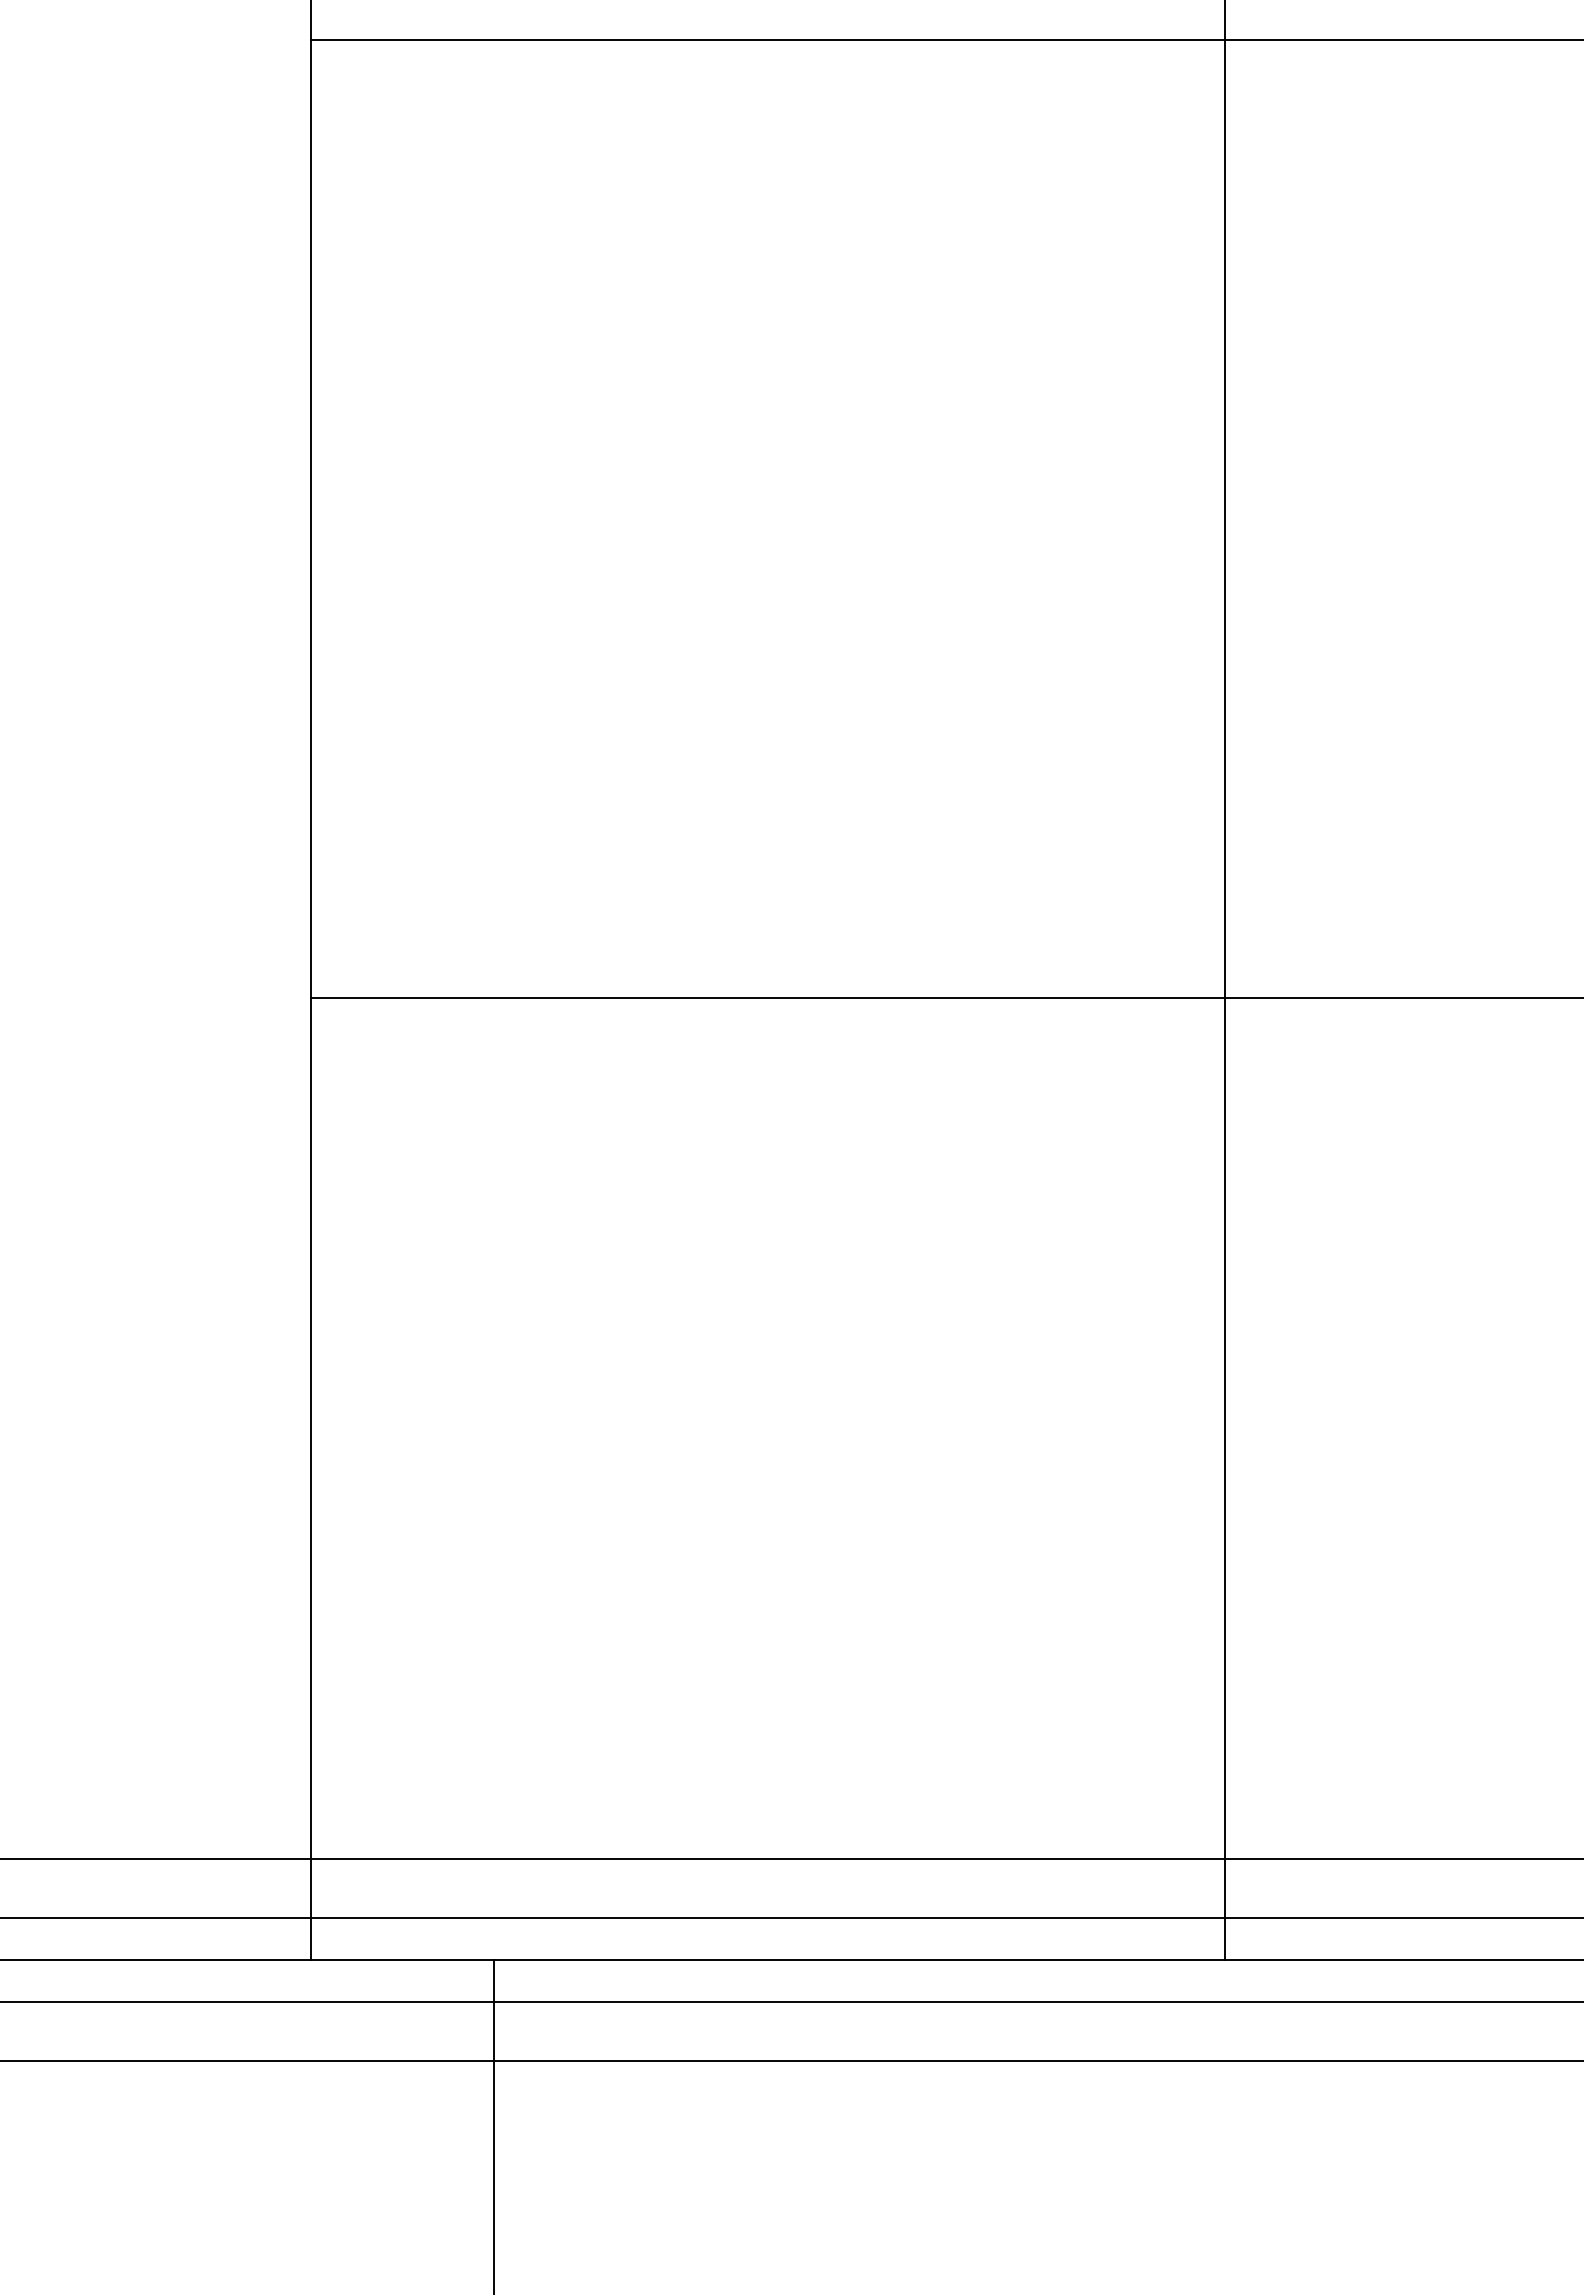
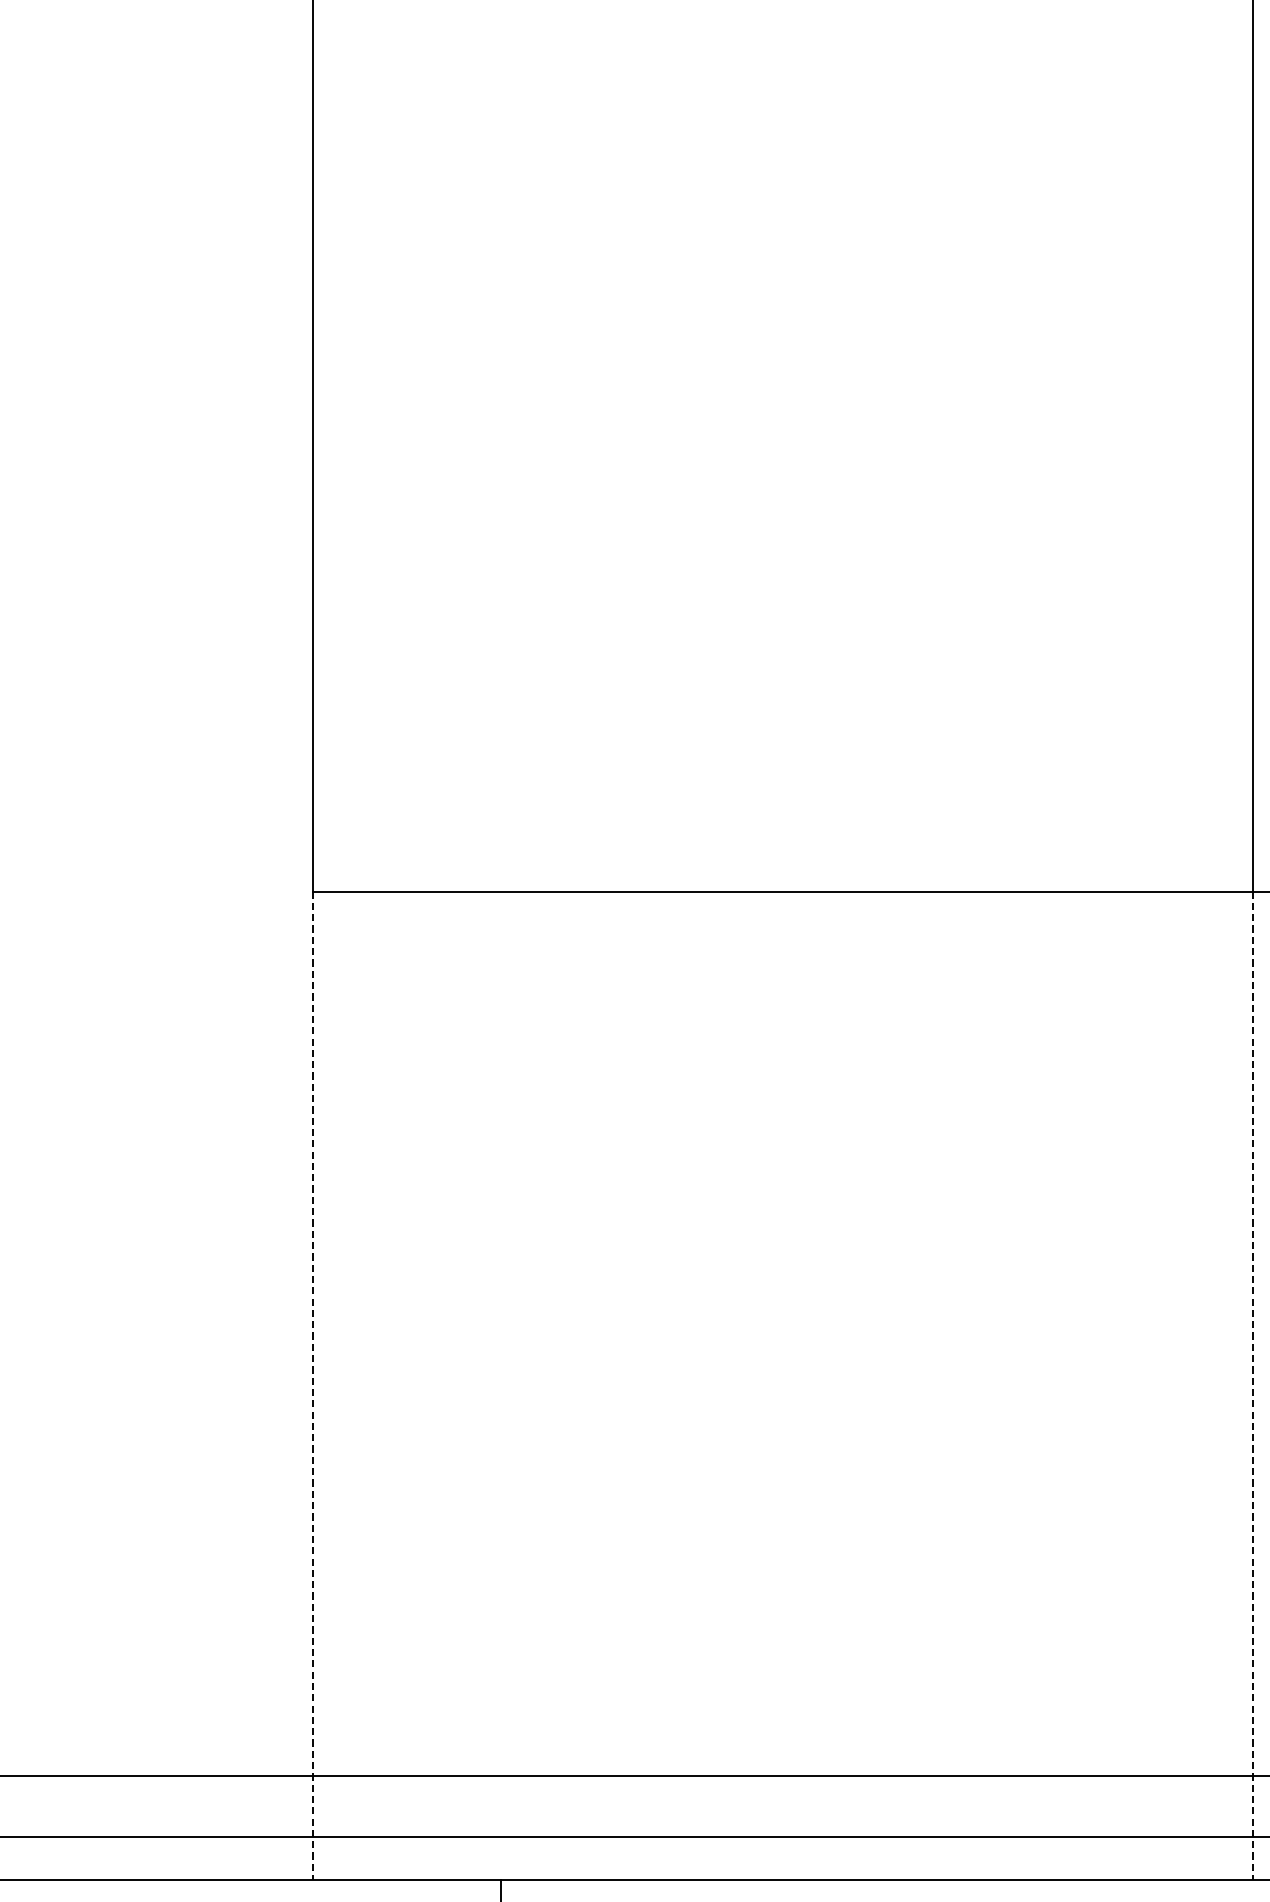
line: (311, 1479) -> (313, 1386), solid -> dashed
line: (1225, 1479) -> (1252, 1386), solid -> dashed

